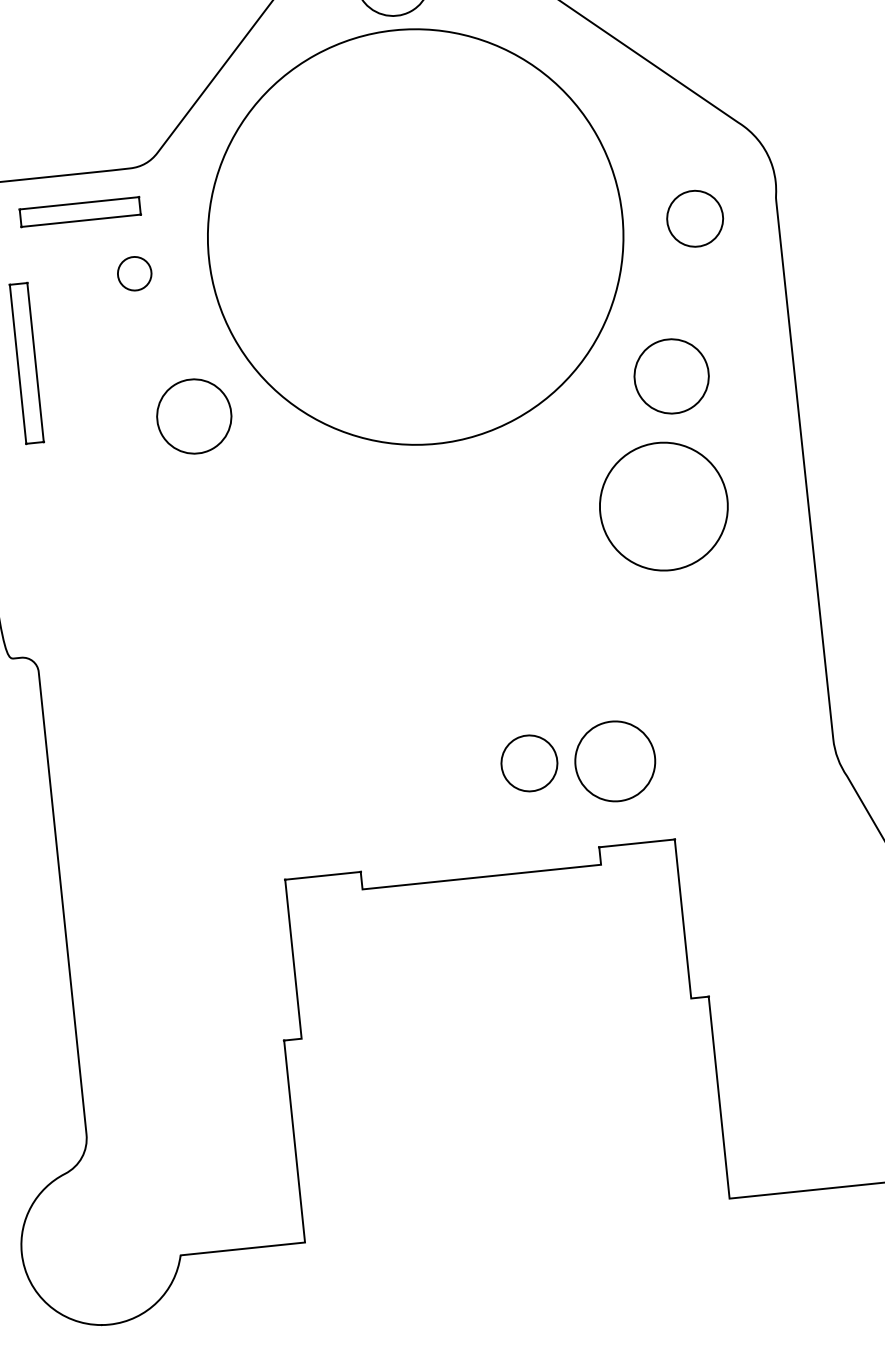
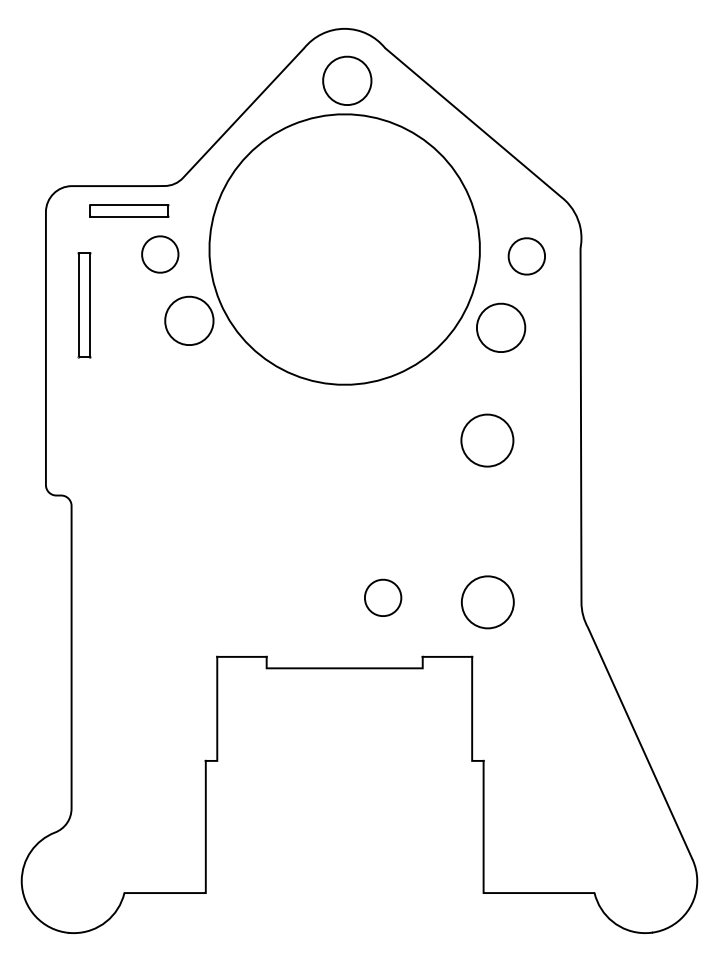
part: (134, 273) -> (160, 254), size x1.67
part: (672, 375) -> (501, 327), moved
part: (194, 415) -> (189, 320), moved
part: (664, 506) -> (487, 440), size x0.62
part: (614, 761) -> (487, 602), moved

